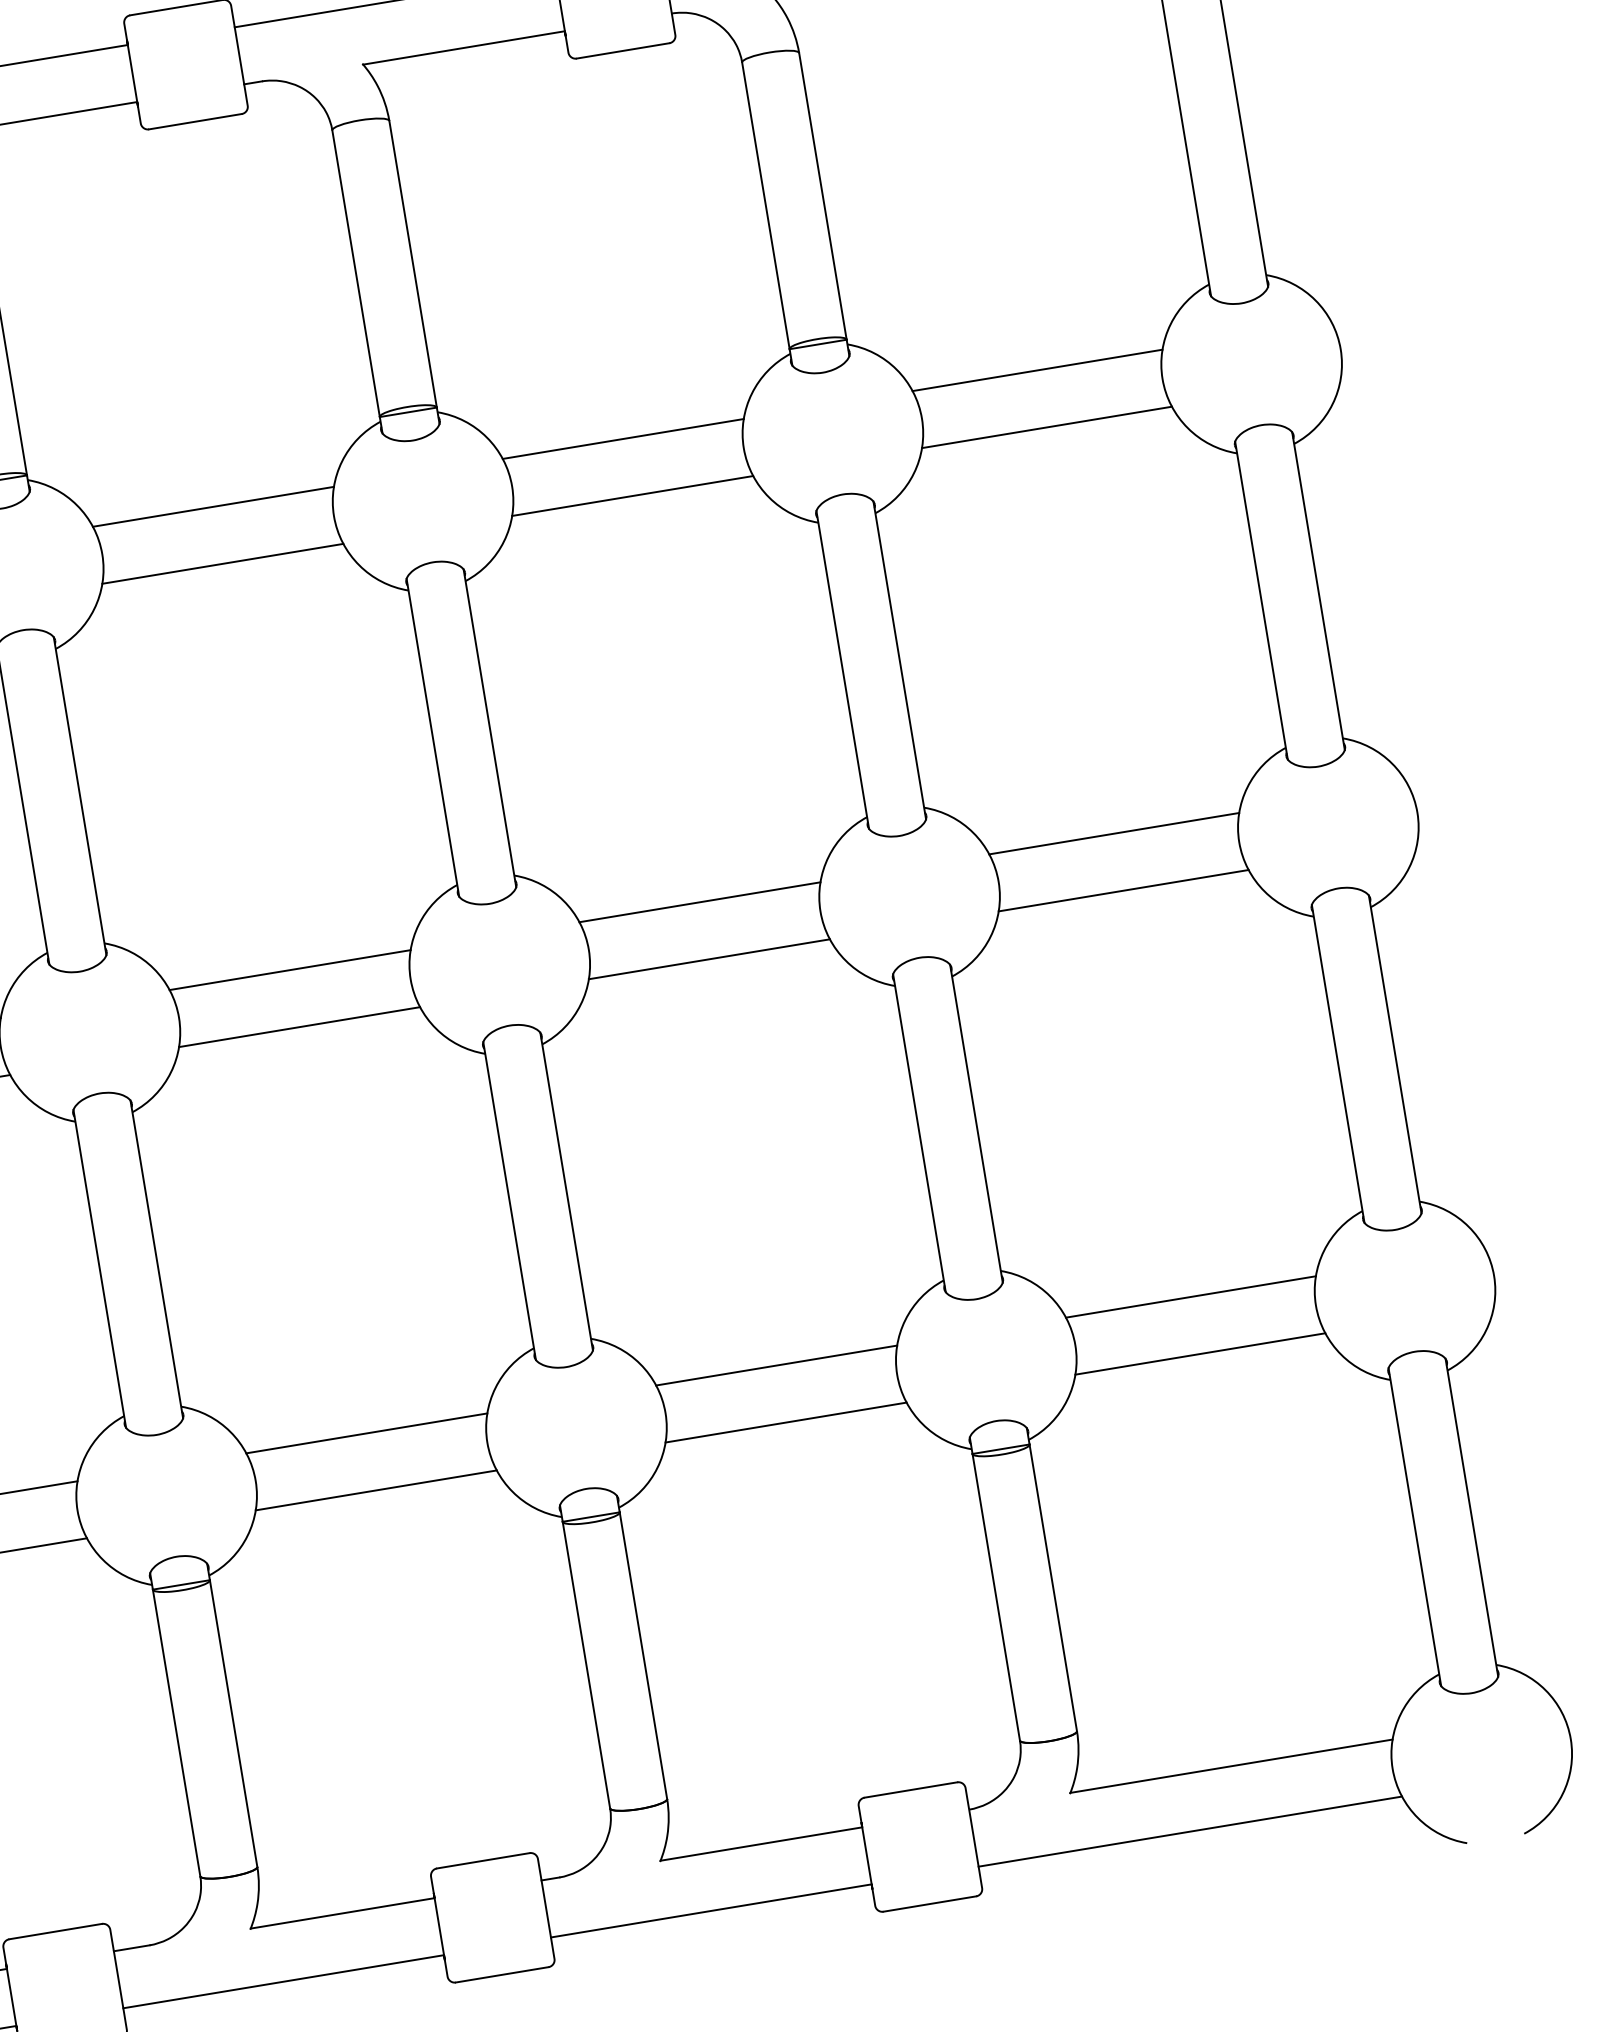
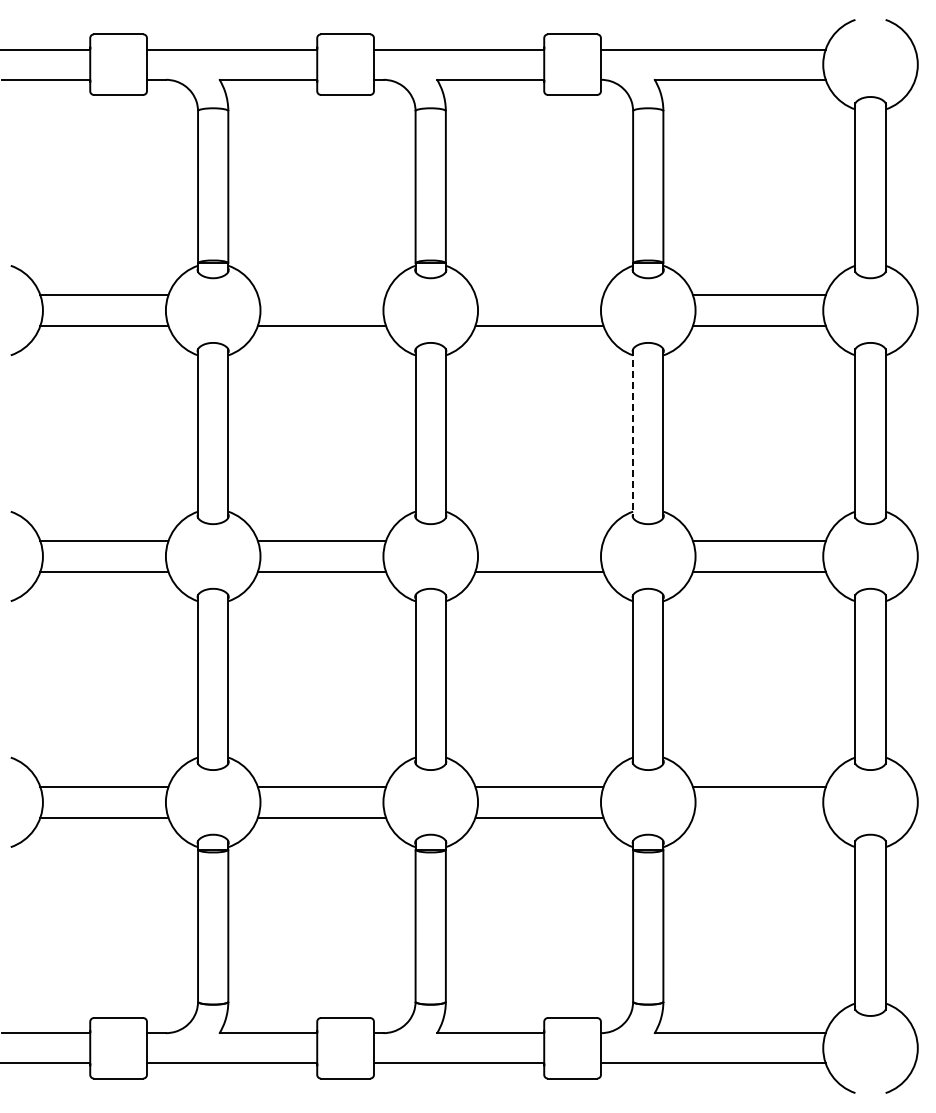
line: (623, 439) -> (539, 295), removed
line: (212, 507) -> (321, 295), removed
line: (843, 671) -> (633, 434), solid -> dashed
line: (700, 902) -> (539, 541), removed
line: (1200, 1353) -> (759, 817), removed

